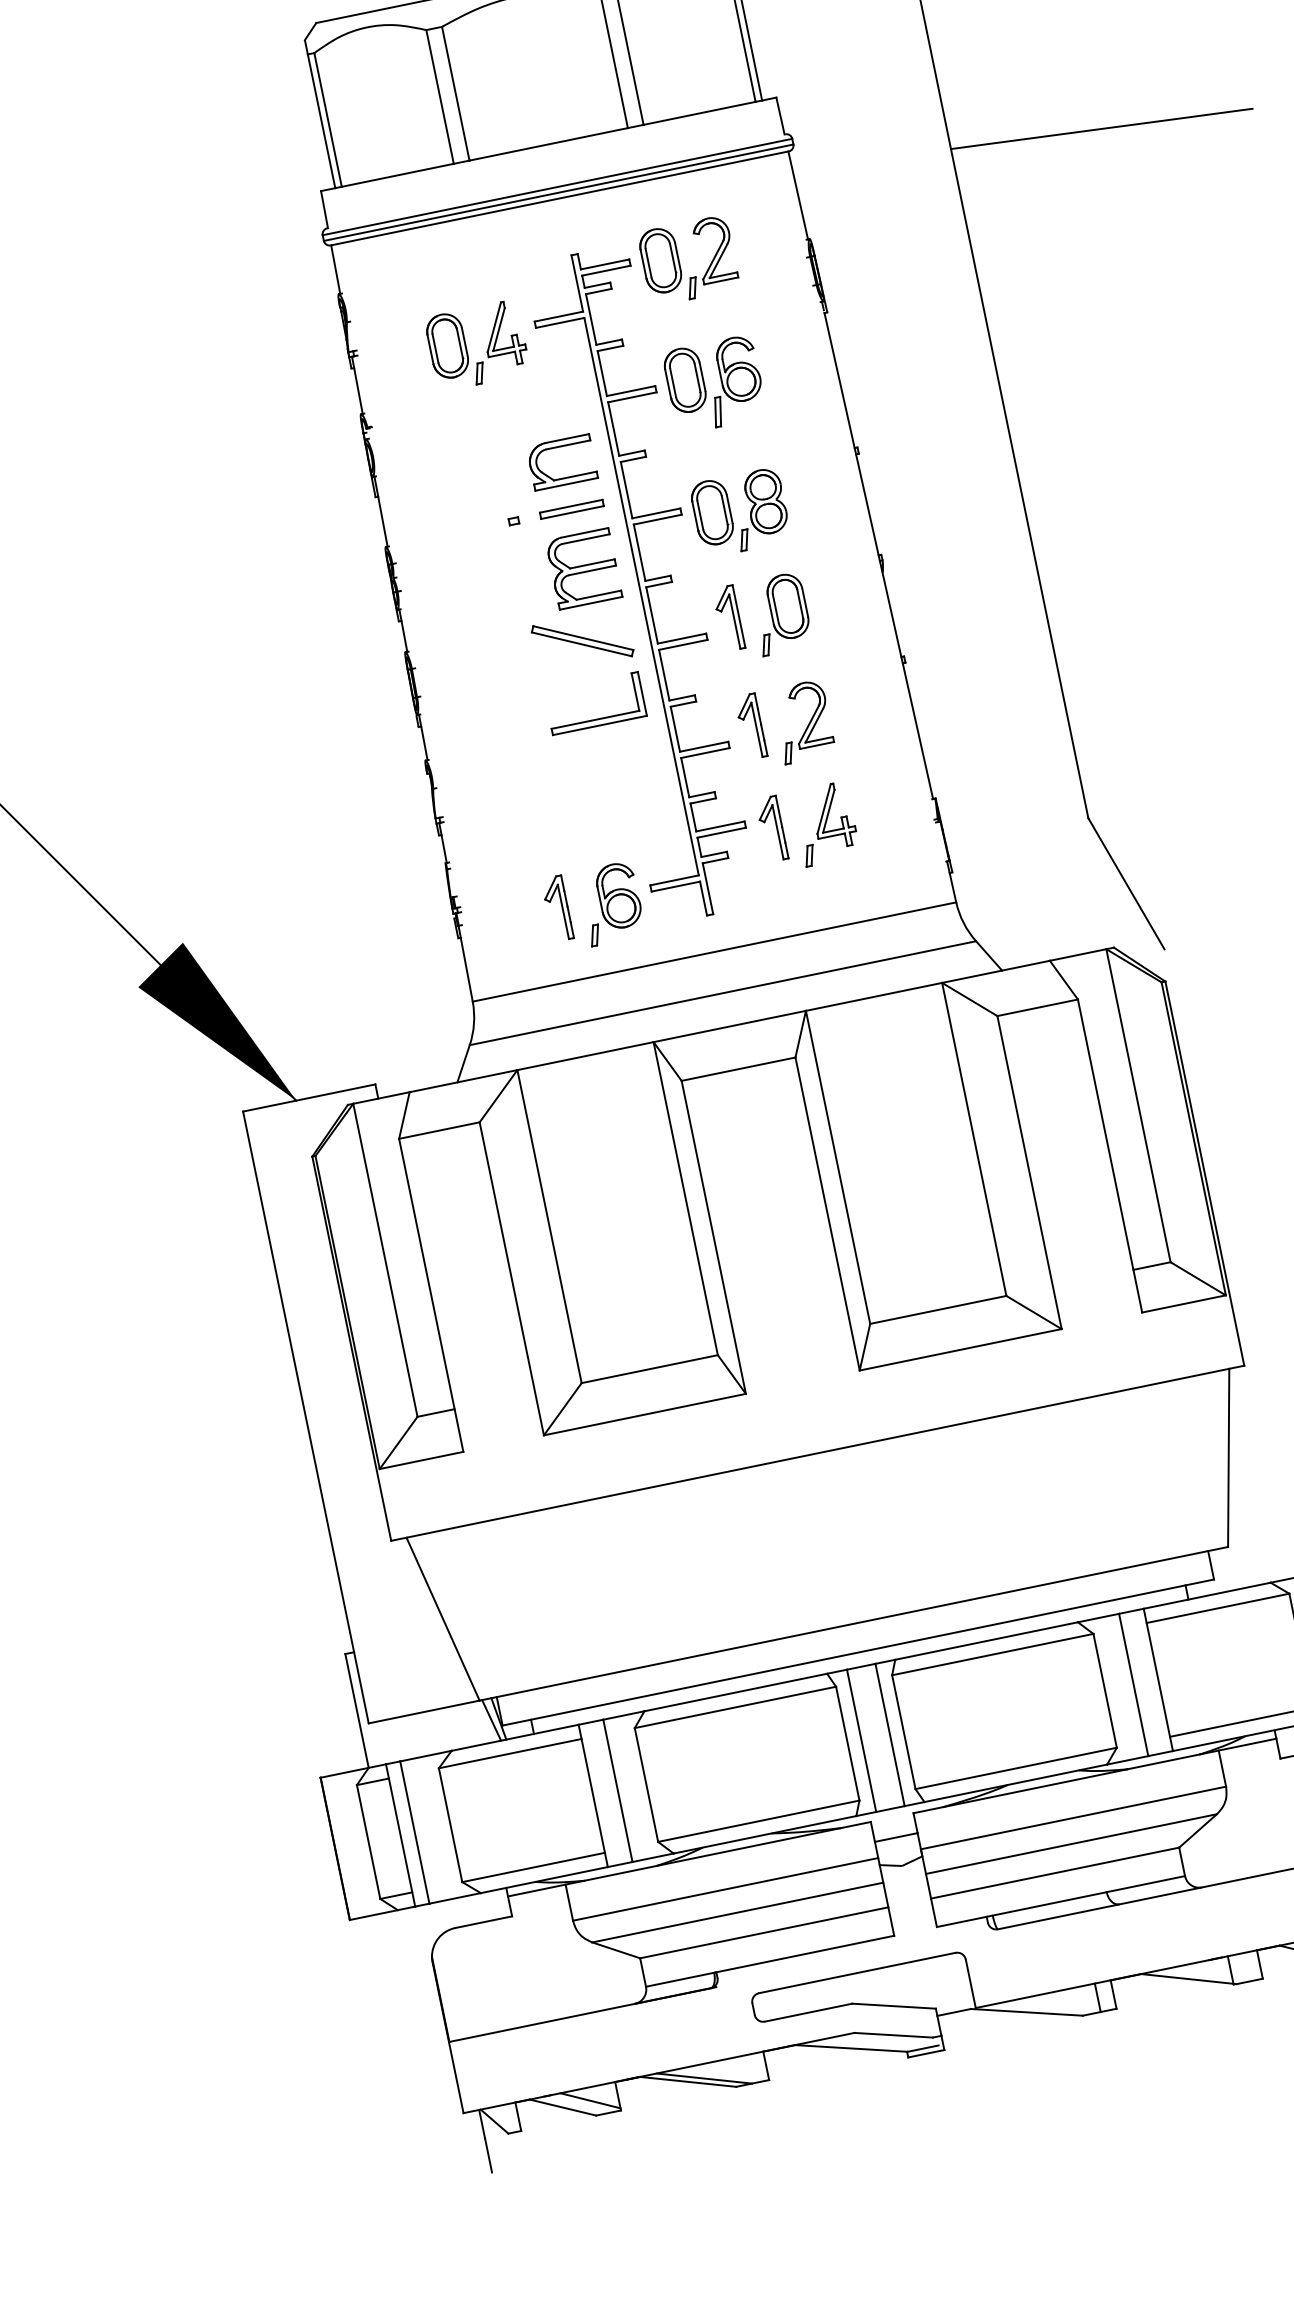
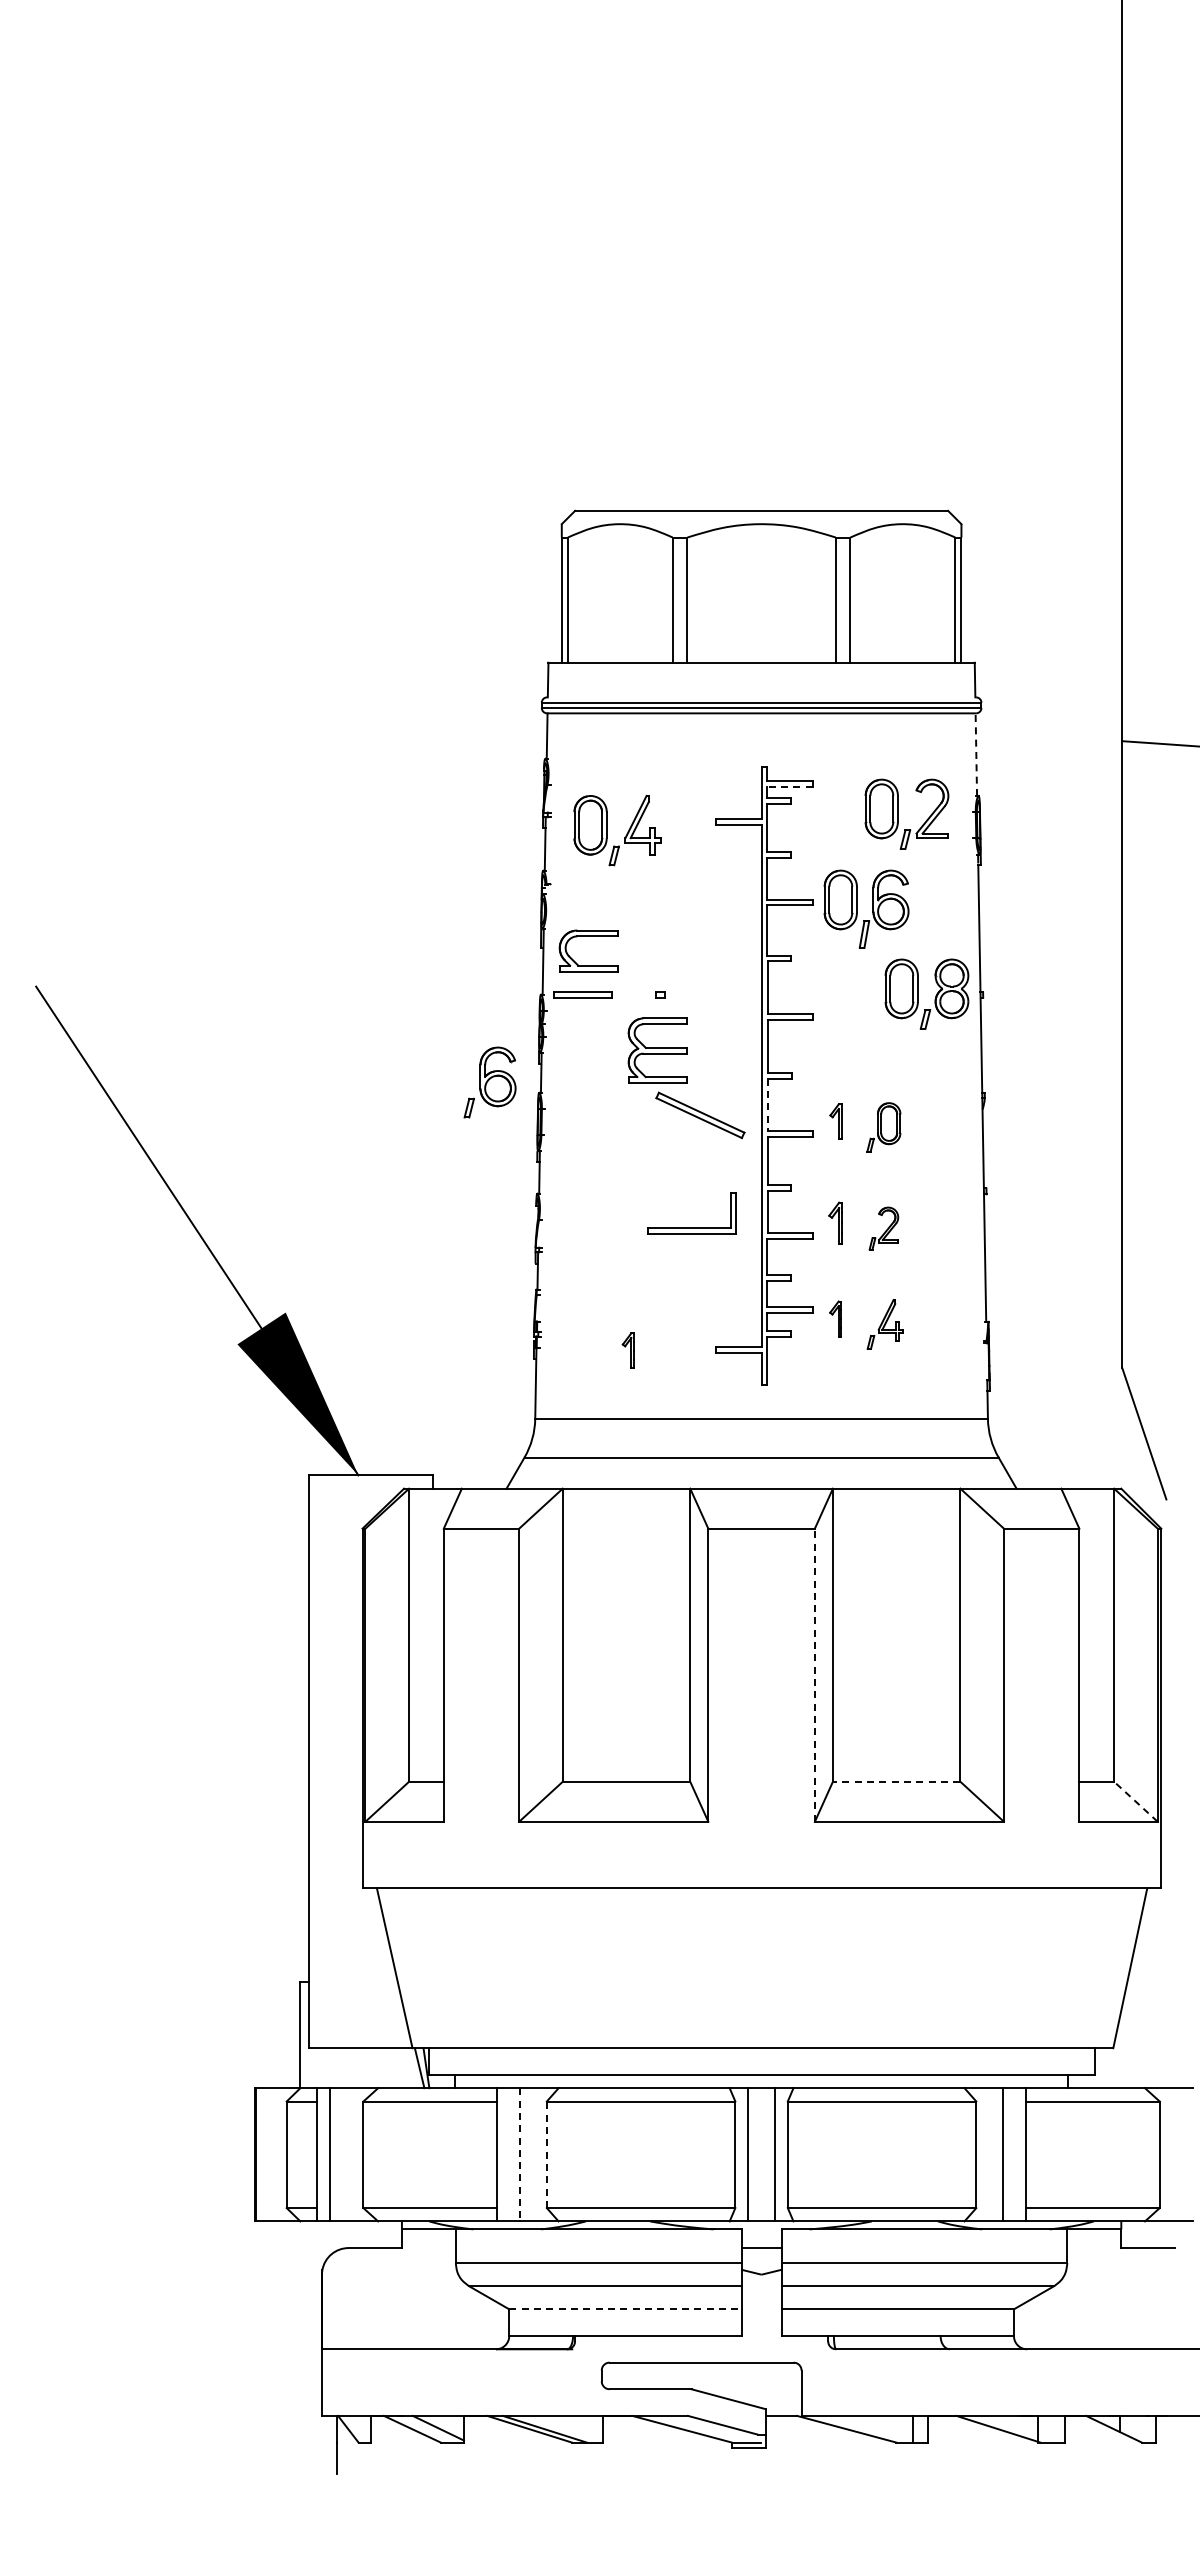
line: (798, 195) -> (976, 754), solid -> dashed
part: (679, 261) -> (898, 813), moved
line: (606, 270) -> (790, 786), solid -> dashed
part: (487, 349) -> (625, 835), moved
part: (558, 447) -> (588, 936), moved
part: (571, 509) -> (582, 994), moved
part: (731, 513) -> (918, 993), moved
part: (583, 568) -> (657, 1050), moved
part: (780, 614) -> (883, 1127), size x0.7
line: (652, 615) -> (767, 1105), solid -> dashed
part: (728, 618) -> (835, 1121), size x0.6
part: (597, 718) -> (691, 1227), moved
part: (802, 721) -> (883, 1228), size x0.6
part: (750, 725) -> (835, 1222), size x0.7
part: (826, 823) -> (885, 1324), size x0.7
part: (771, 828) -> (835, 1318), size x0.6
part: (610, 903) -> (489, 1082), moved
part: (557, 908) -> (628, 1350), size x0.6
line: (827, 1214) -> (814, 1675), solid -> dashed
line: (1197, 1278) -> (1135, 1801), solid -> dashed
line: (938, 1309) -> (896, 1781), solid -> dashed
line: (646, 1784) -> (546, 2154), solid -> dashed
line: (618, 1790) -> (520, 2154), solid -> dashed
line: (764, 1932) -> (625, 2309), solid -> dashed

